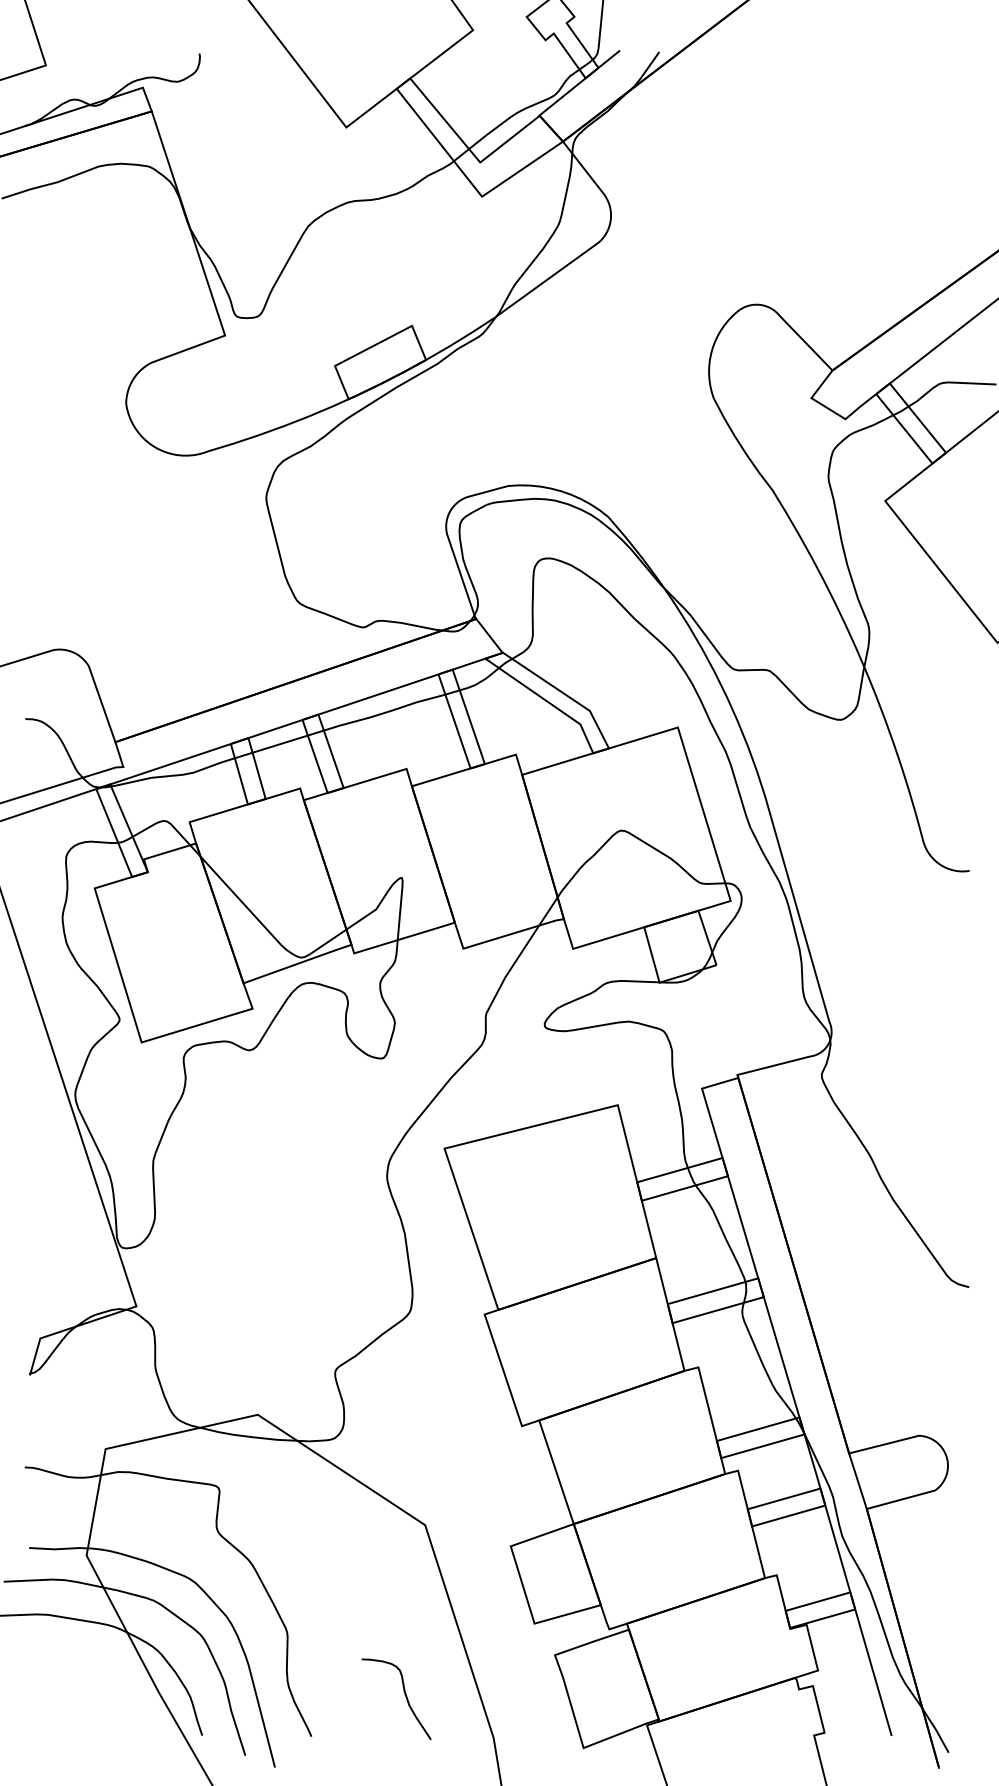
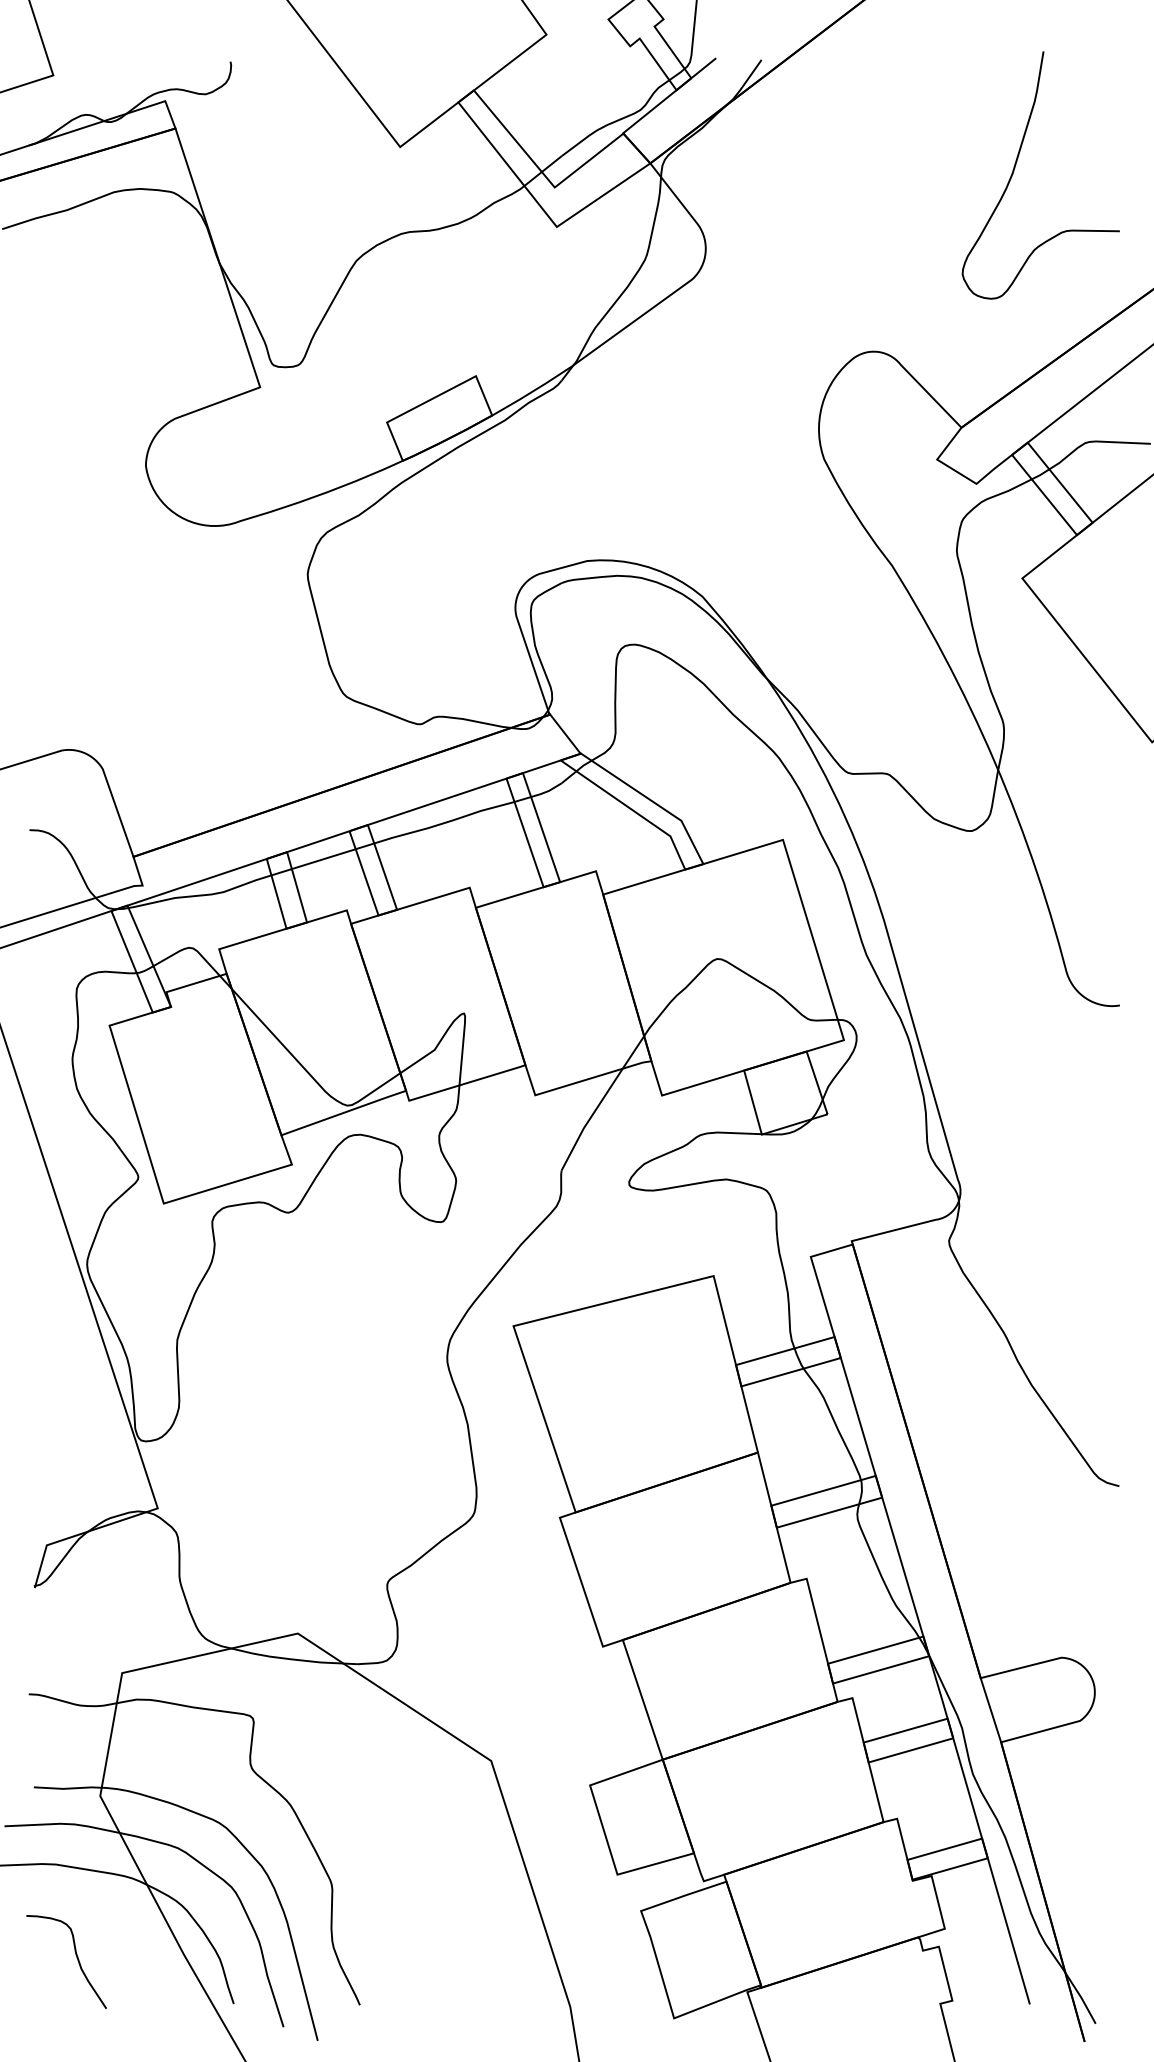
curve: (879, 145) -> (1015, 167), added
curve: (404, 1694) -> (75, 1956), moved

